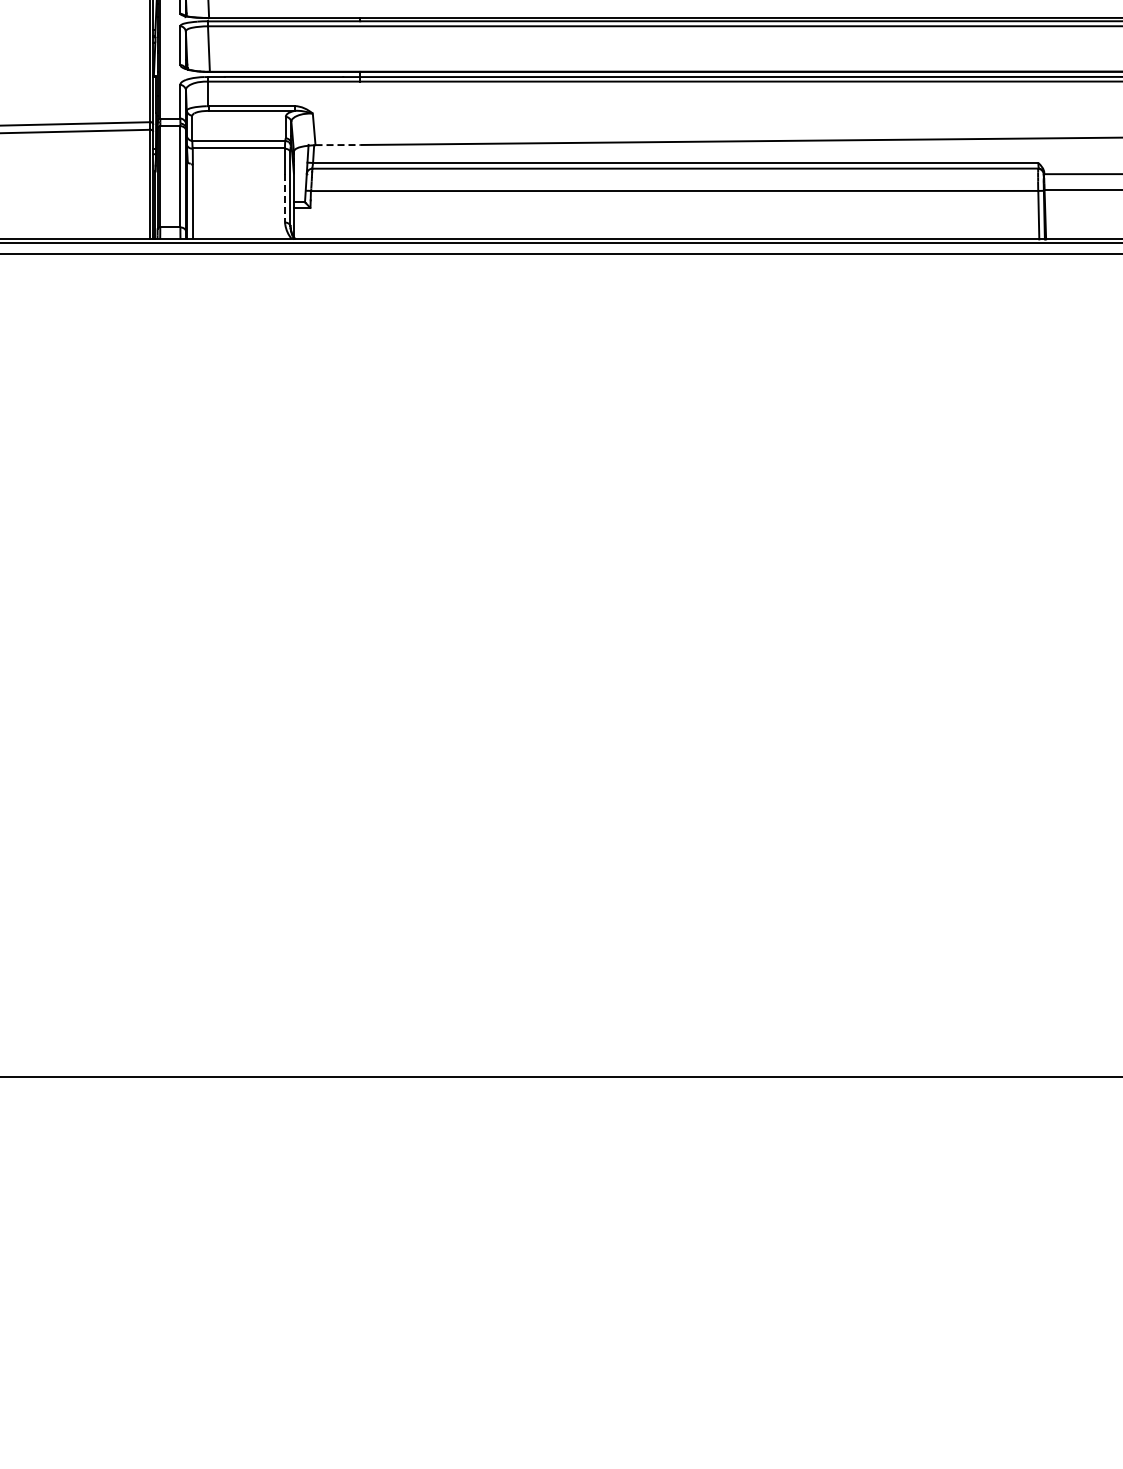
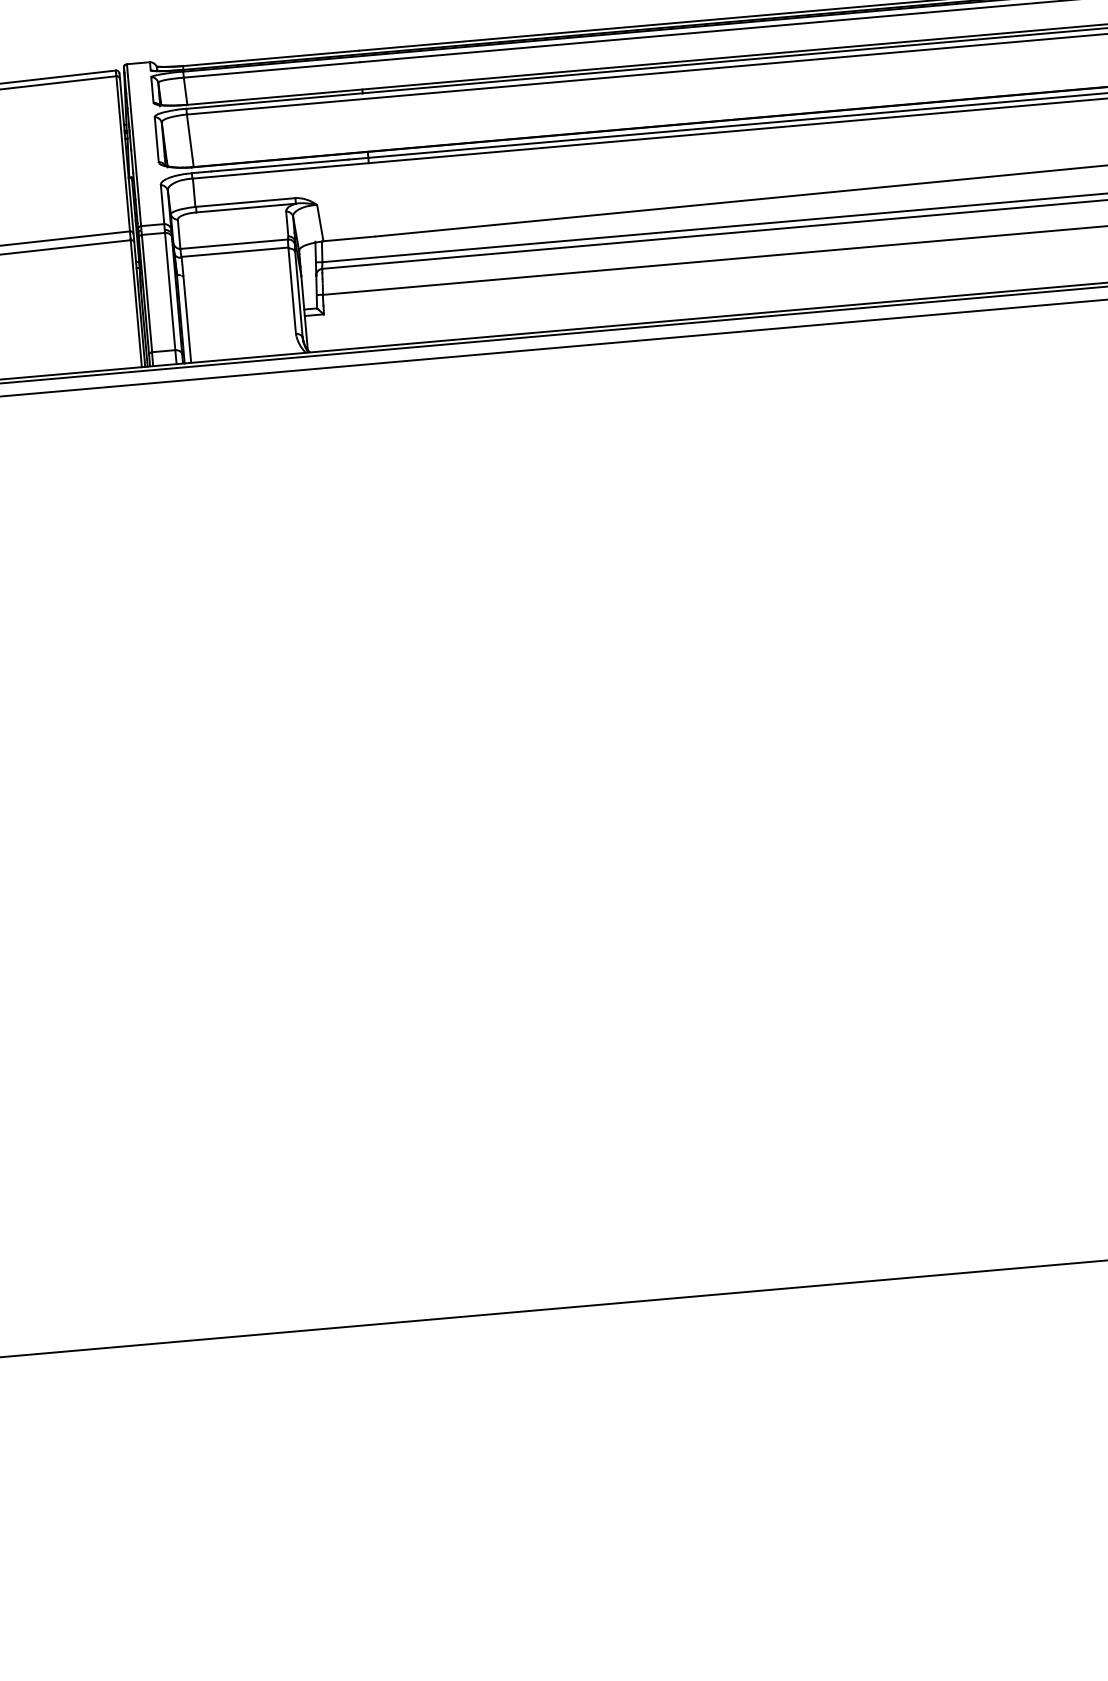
line: (338, 145) -> (350, 239), dashed -> solid
line: (285, 198) -> (294, 306), dashed -> solid

